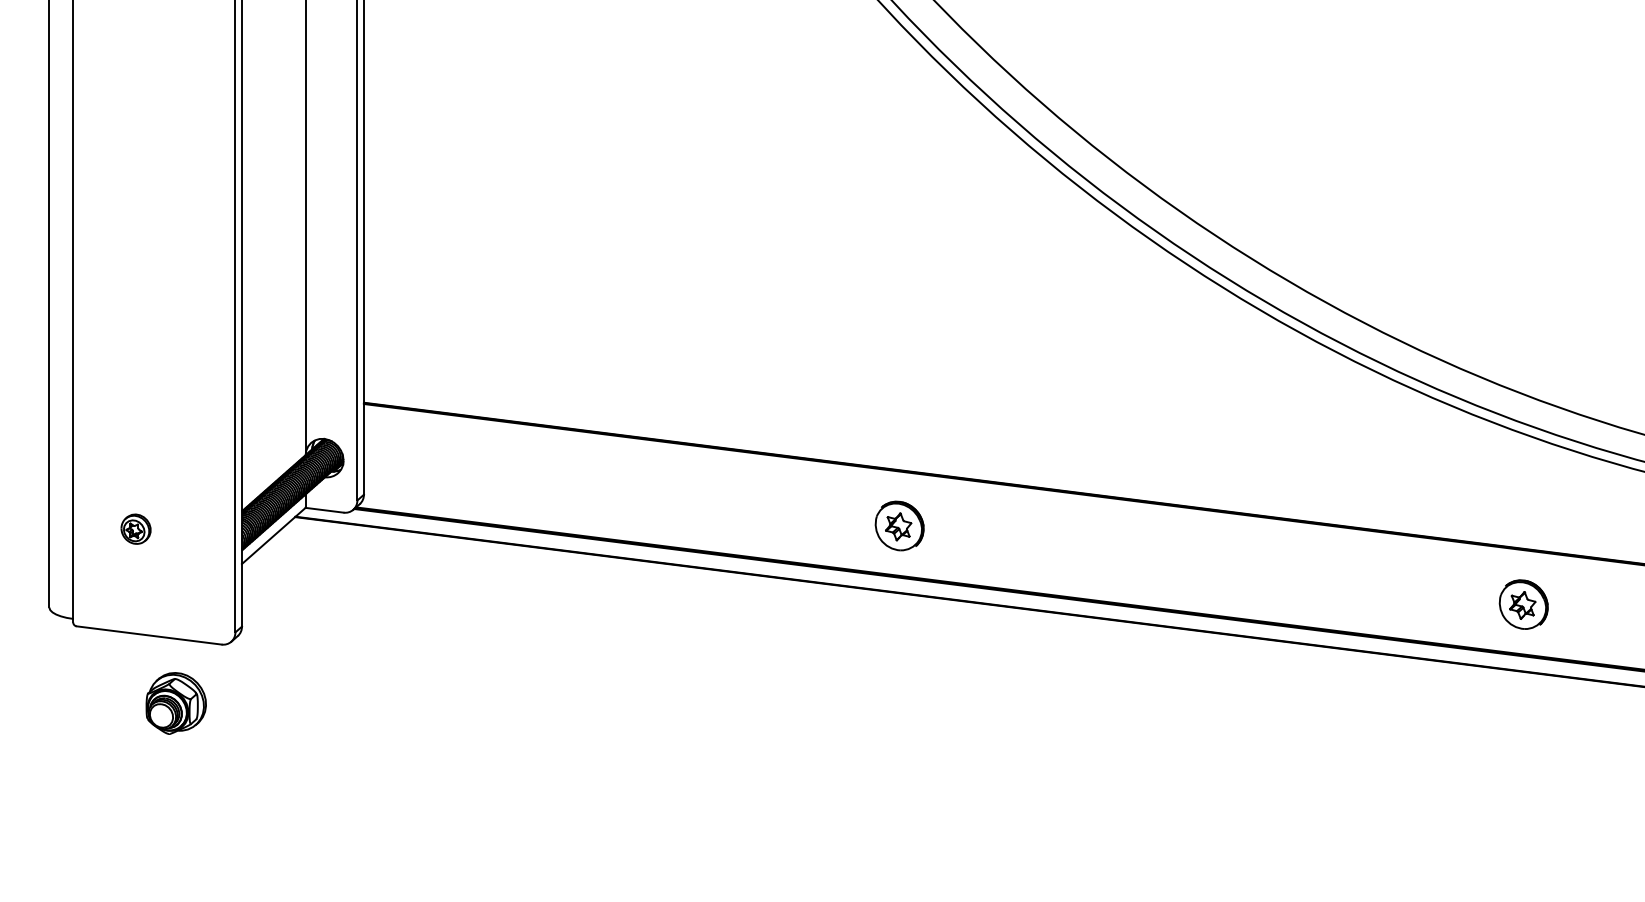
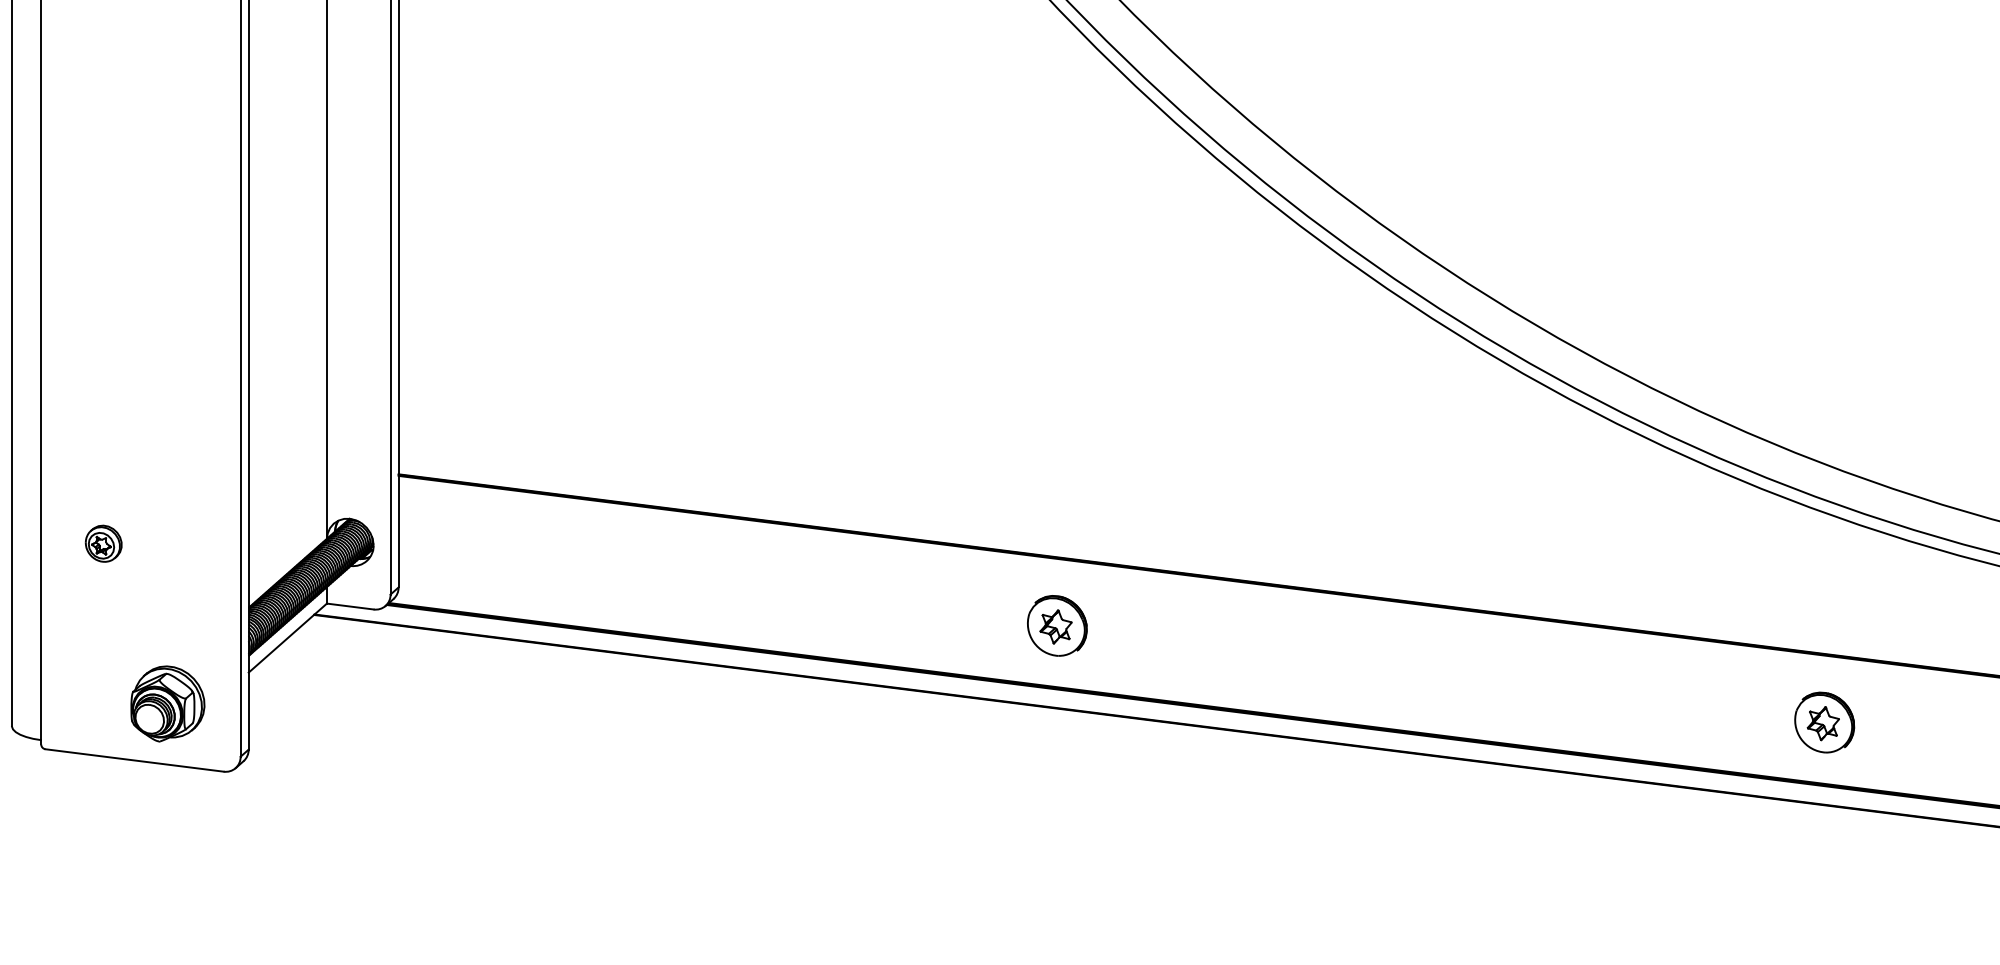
part: (135, 528) -> (103, 542), moved
part: (175, 703) -> (166, 703), moved

